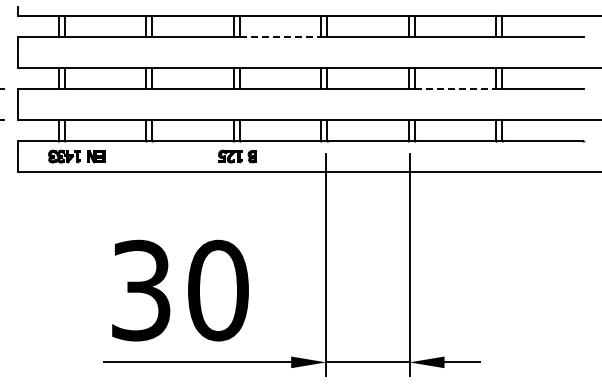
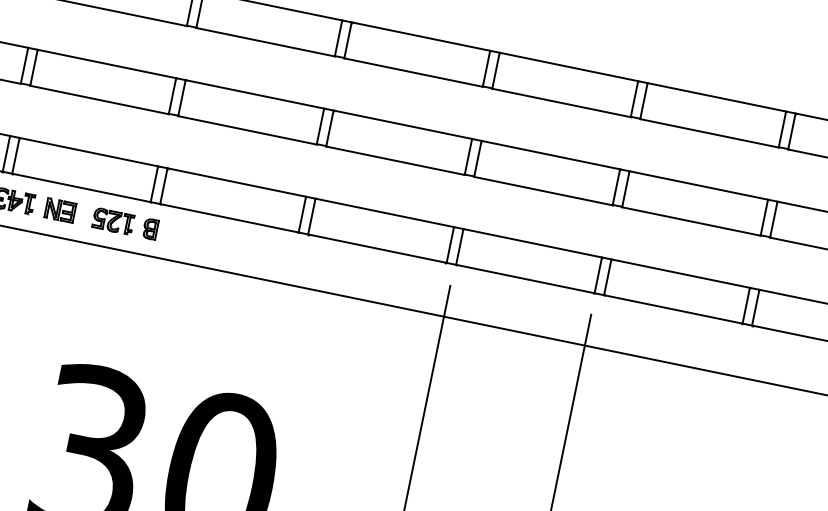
line: (280, 37) -> (413, 73), dashed -> solid
line: (455, 89) -> (691, 221), dashed -> solid
part: (237, 156) -> (125, 223), moved

